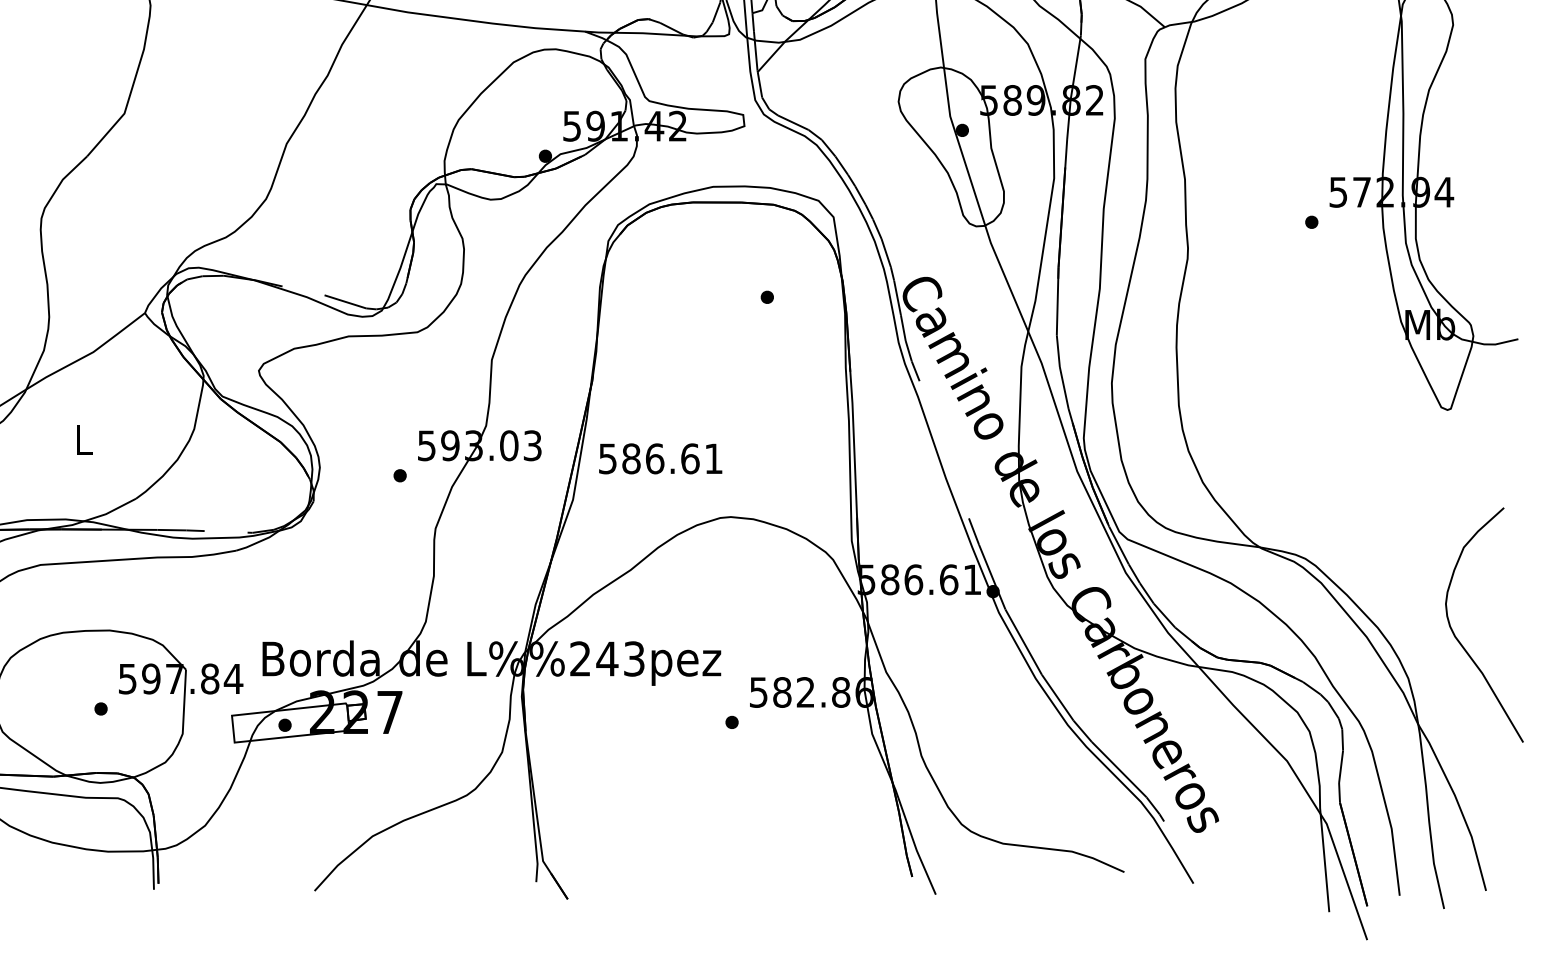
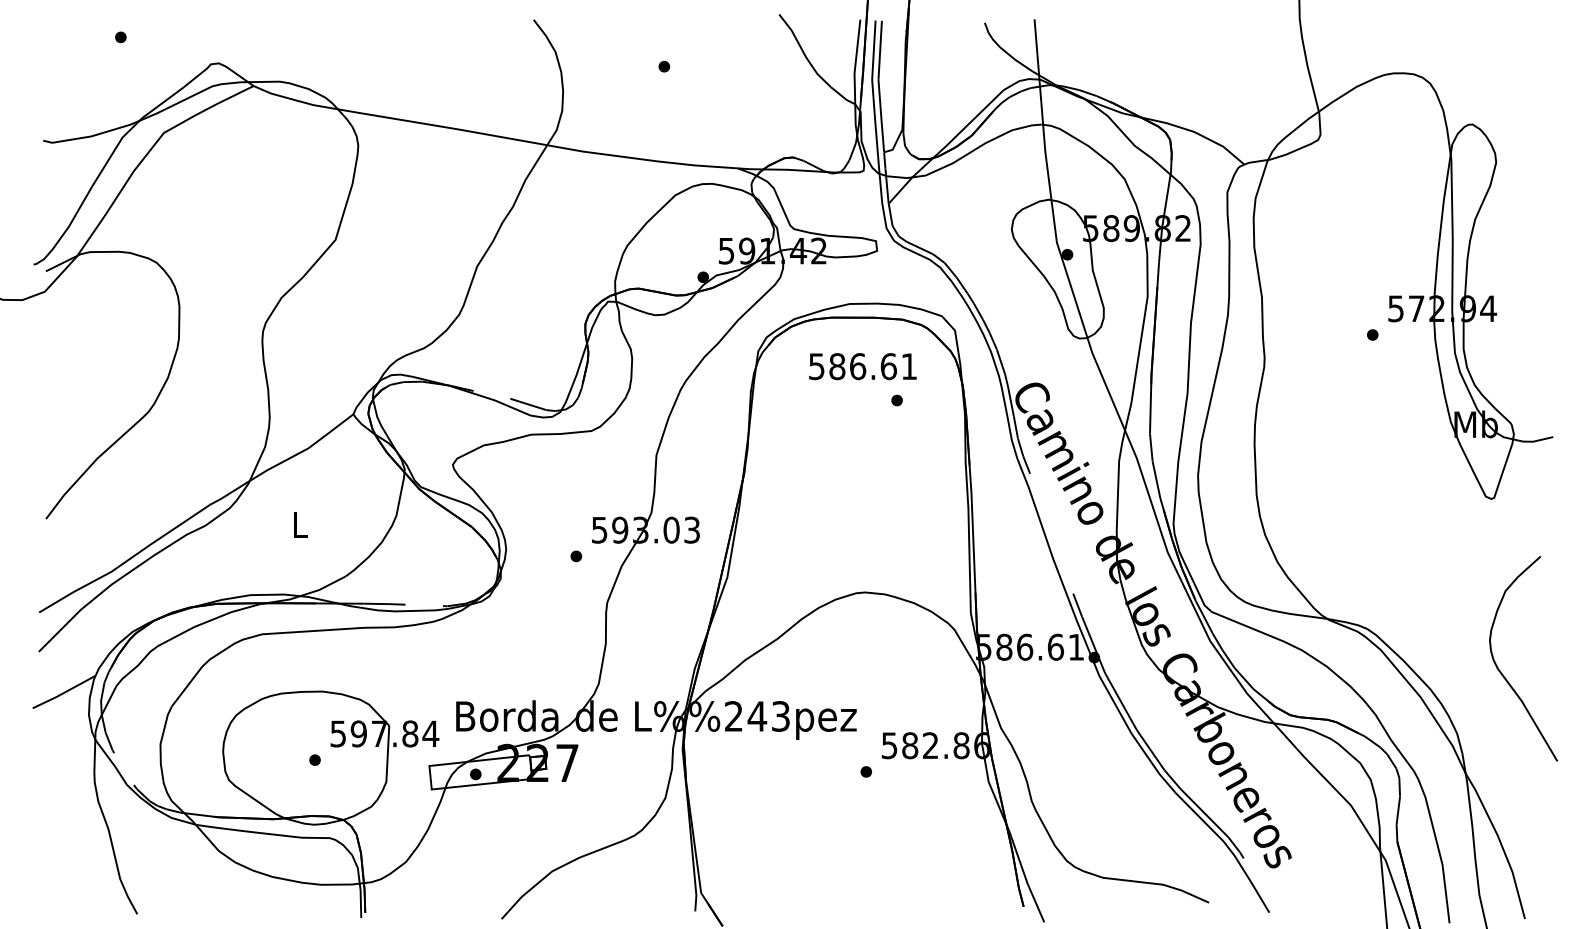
text: (660, 458) -> (862, 366), moved
curve: (1459, 639) -> (1501, 671), moved

